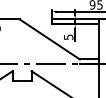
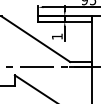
text: (68, 36) -> (57, 35), 5 -> 1

